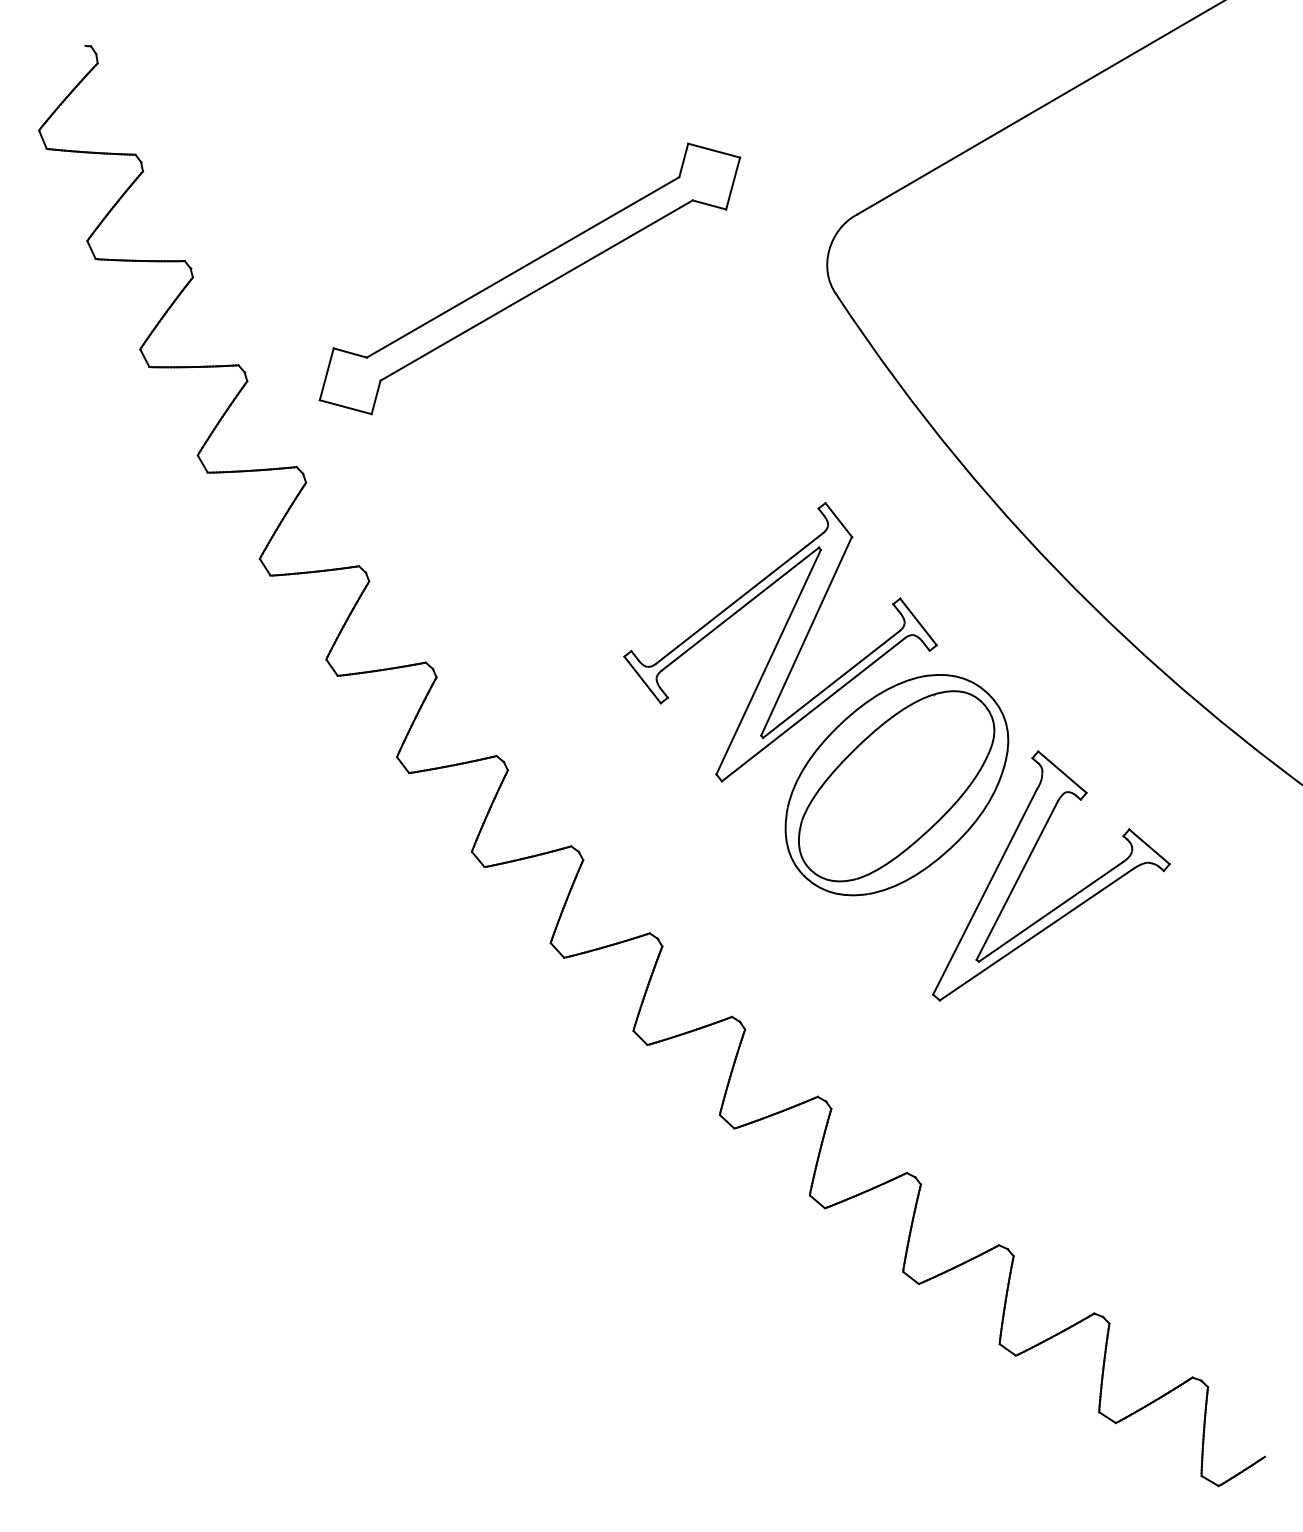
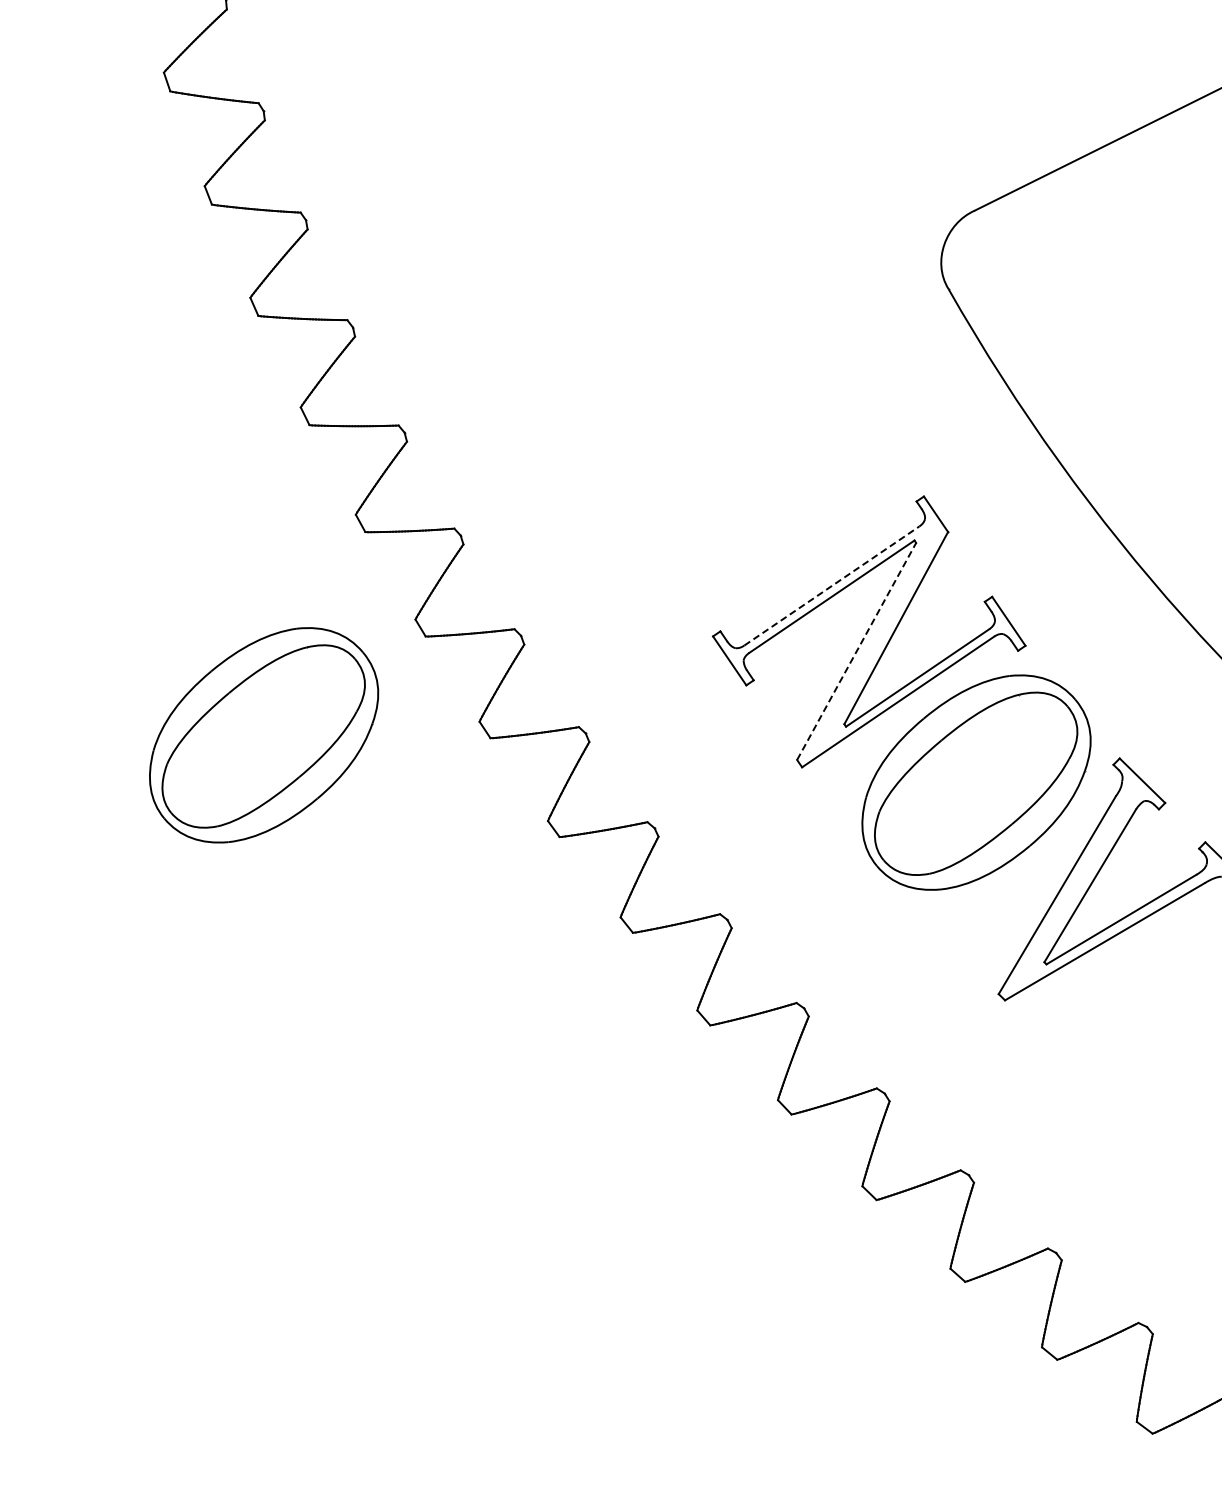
part: (529, 278) -> (643, 252), removed
line: (739, 598) -> (831, 586), solid -> dashed
line: (768, 662) -> (856, 651), solid -> dashed
part: (182, 785) -> (263, 735), added

